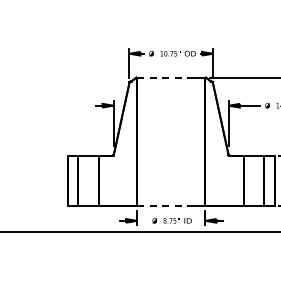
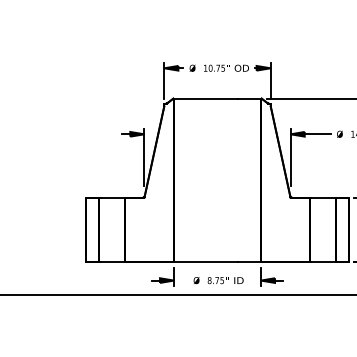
line: (162, 77) -> (206, 98), dashed -> solid
line: (162, 206) -> (206, 262), dashed -> solid

